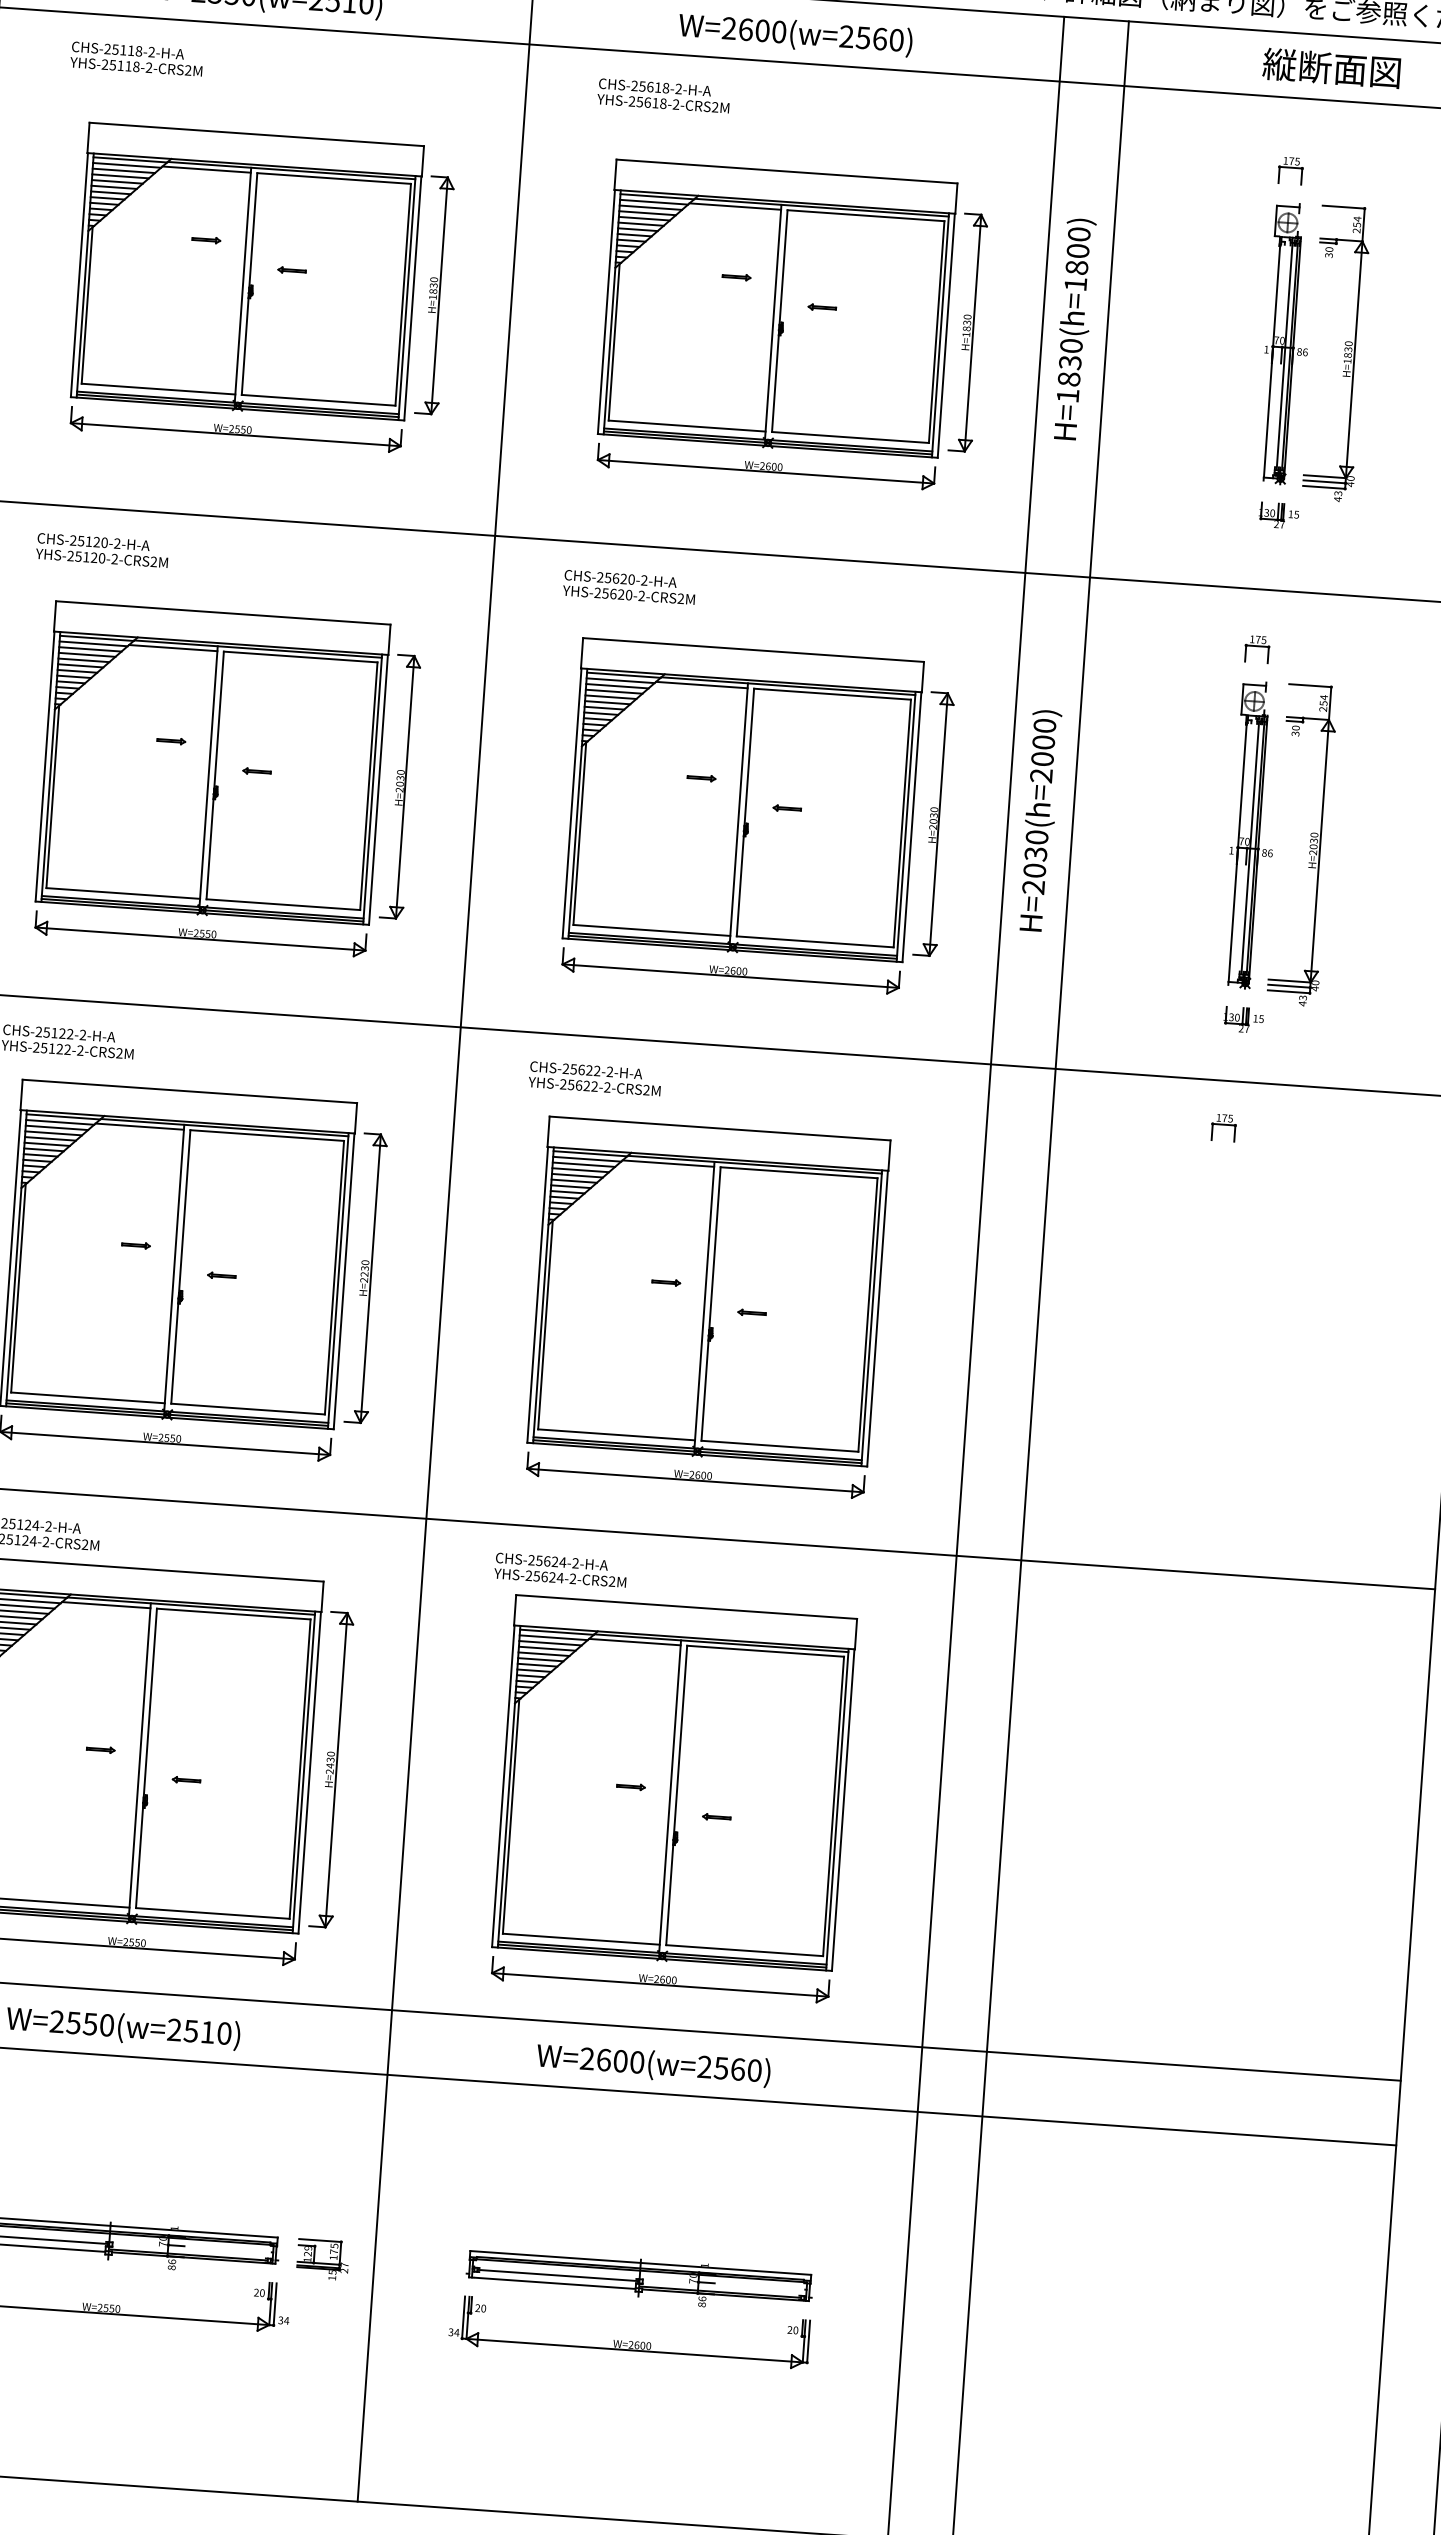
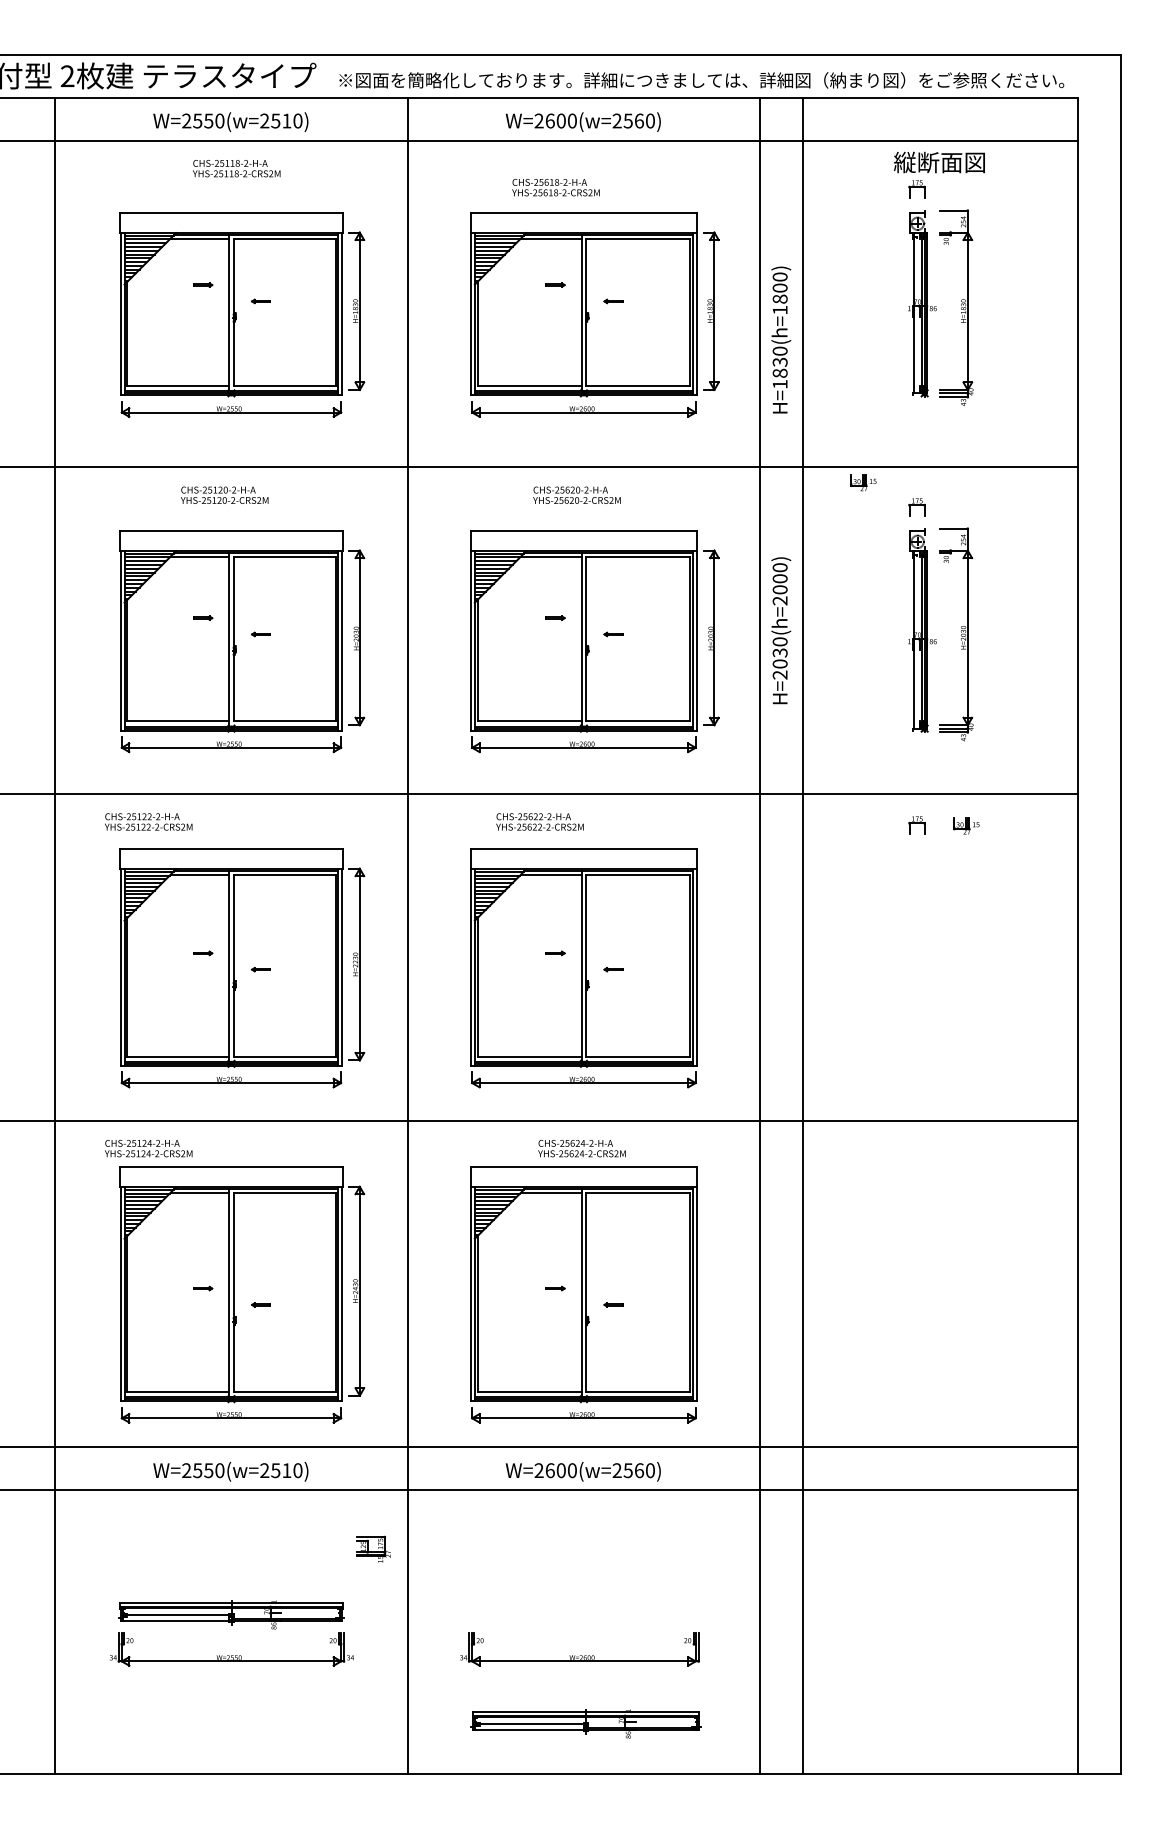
text: (136, 58) -> (236, 168), moved
text: (1330, 68) -> (938, 162), moved
text: (663, 95) -> (555, 187), moved
text: (1074, 328) -> (781, 339), moved
part: (1279, 515) -> (863, 482), moved
text: (102, 549) -> (224, 494), moved
text: (628, 586) -> (576, 494), moved
part: (1244, 1019) -> (966, 825), moved
text: (594, 1078) -> (539, 821), moved
text: (560, 1569) -> (581, 1148), moved
part: (322, 2257) -> (373, 1548), moved
part: (638, 2279) -> (585, 1723), moved

